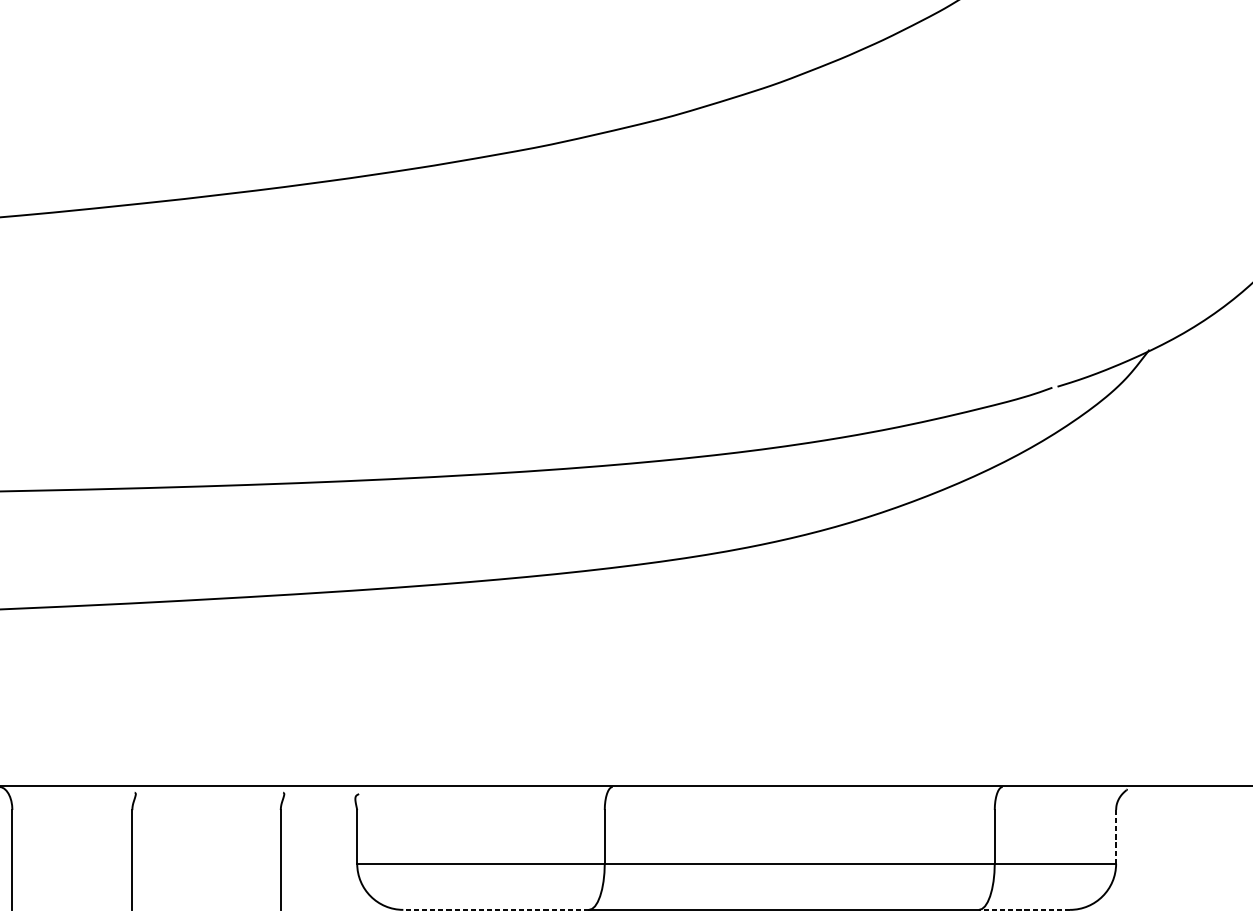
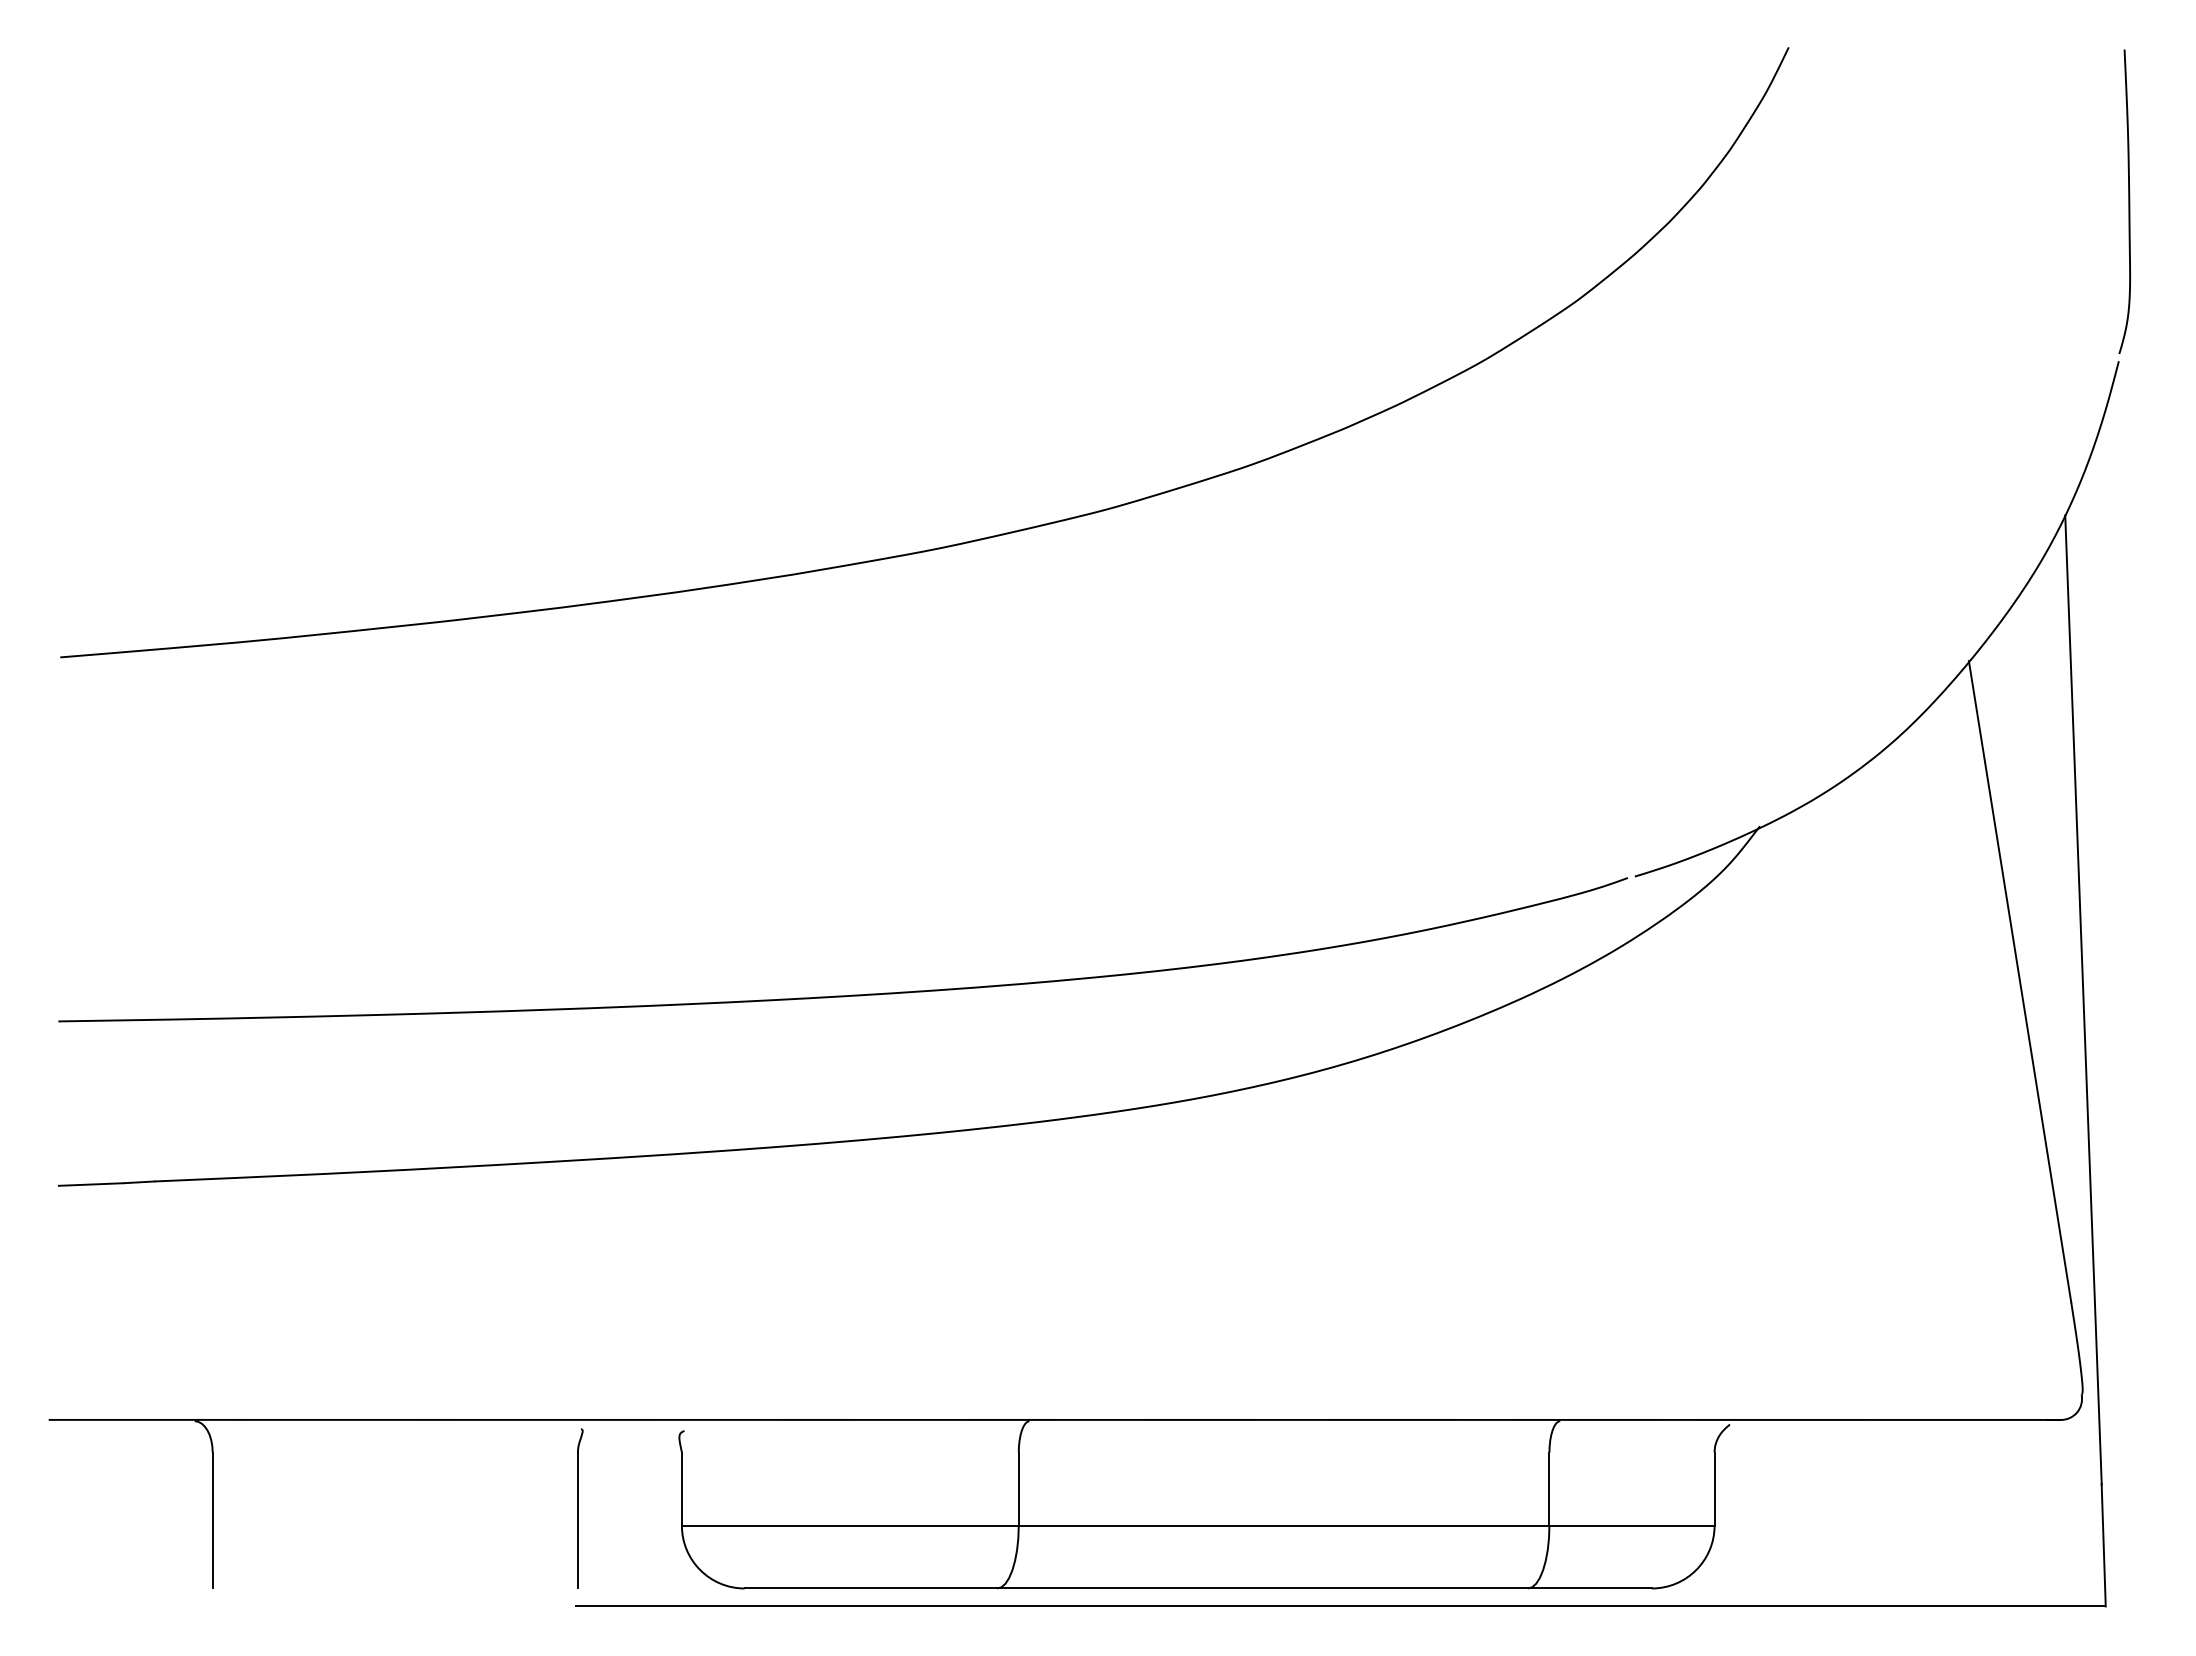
line: (1116, 837) -> (1714, 1489), dashed -> solid
part: (134, 851) -> (378, 1508), removed
line: (495, 909) -> (870, 1588), dashed -> solid
line: (1024, 909) -> (1589, 1588), dashed -> solid

